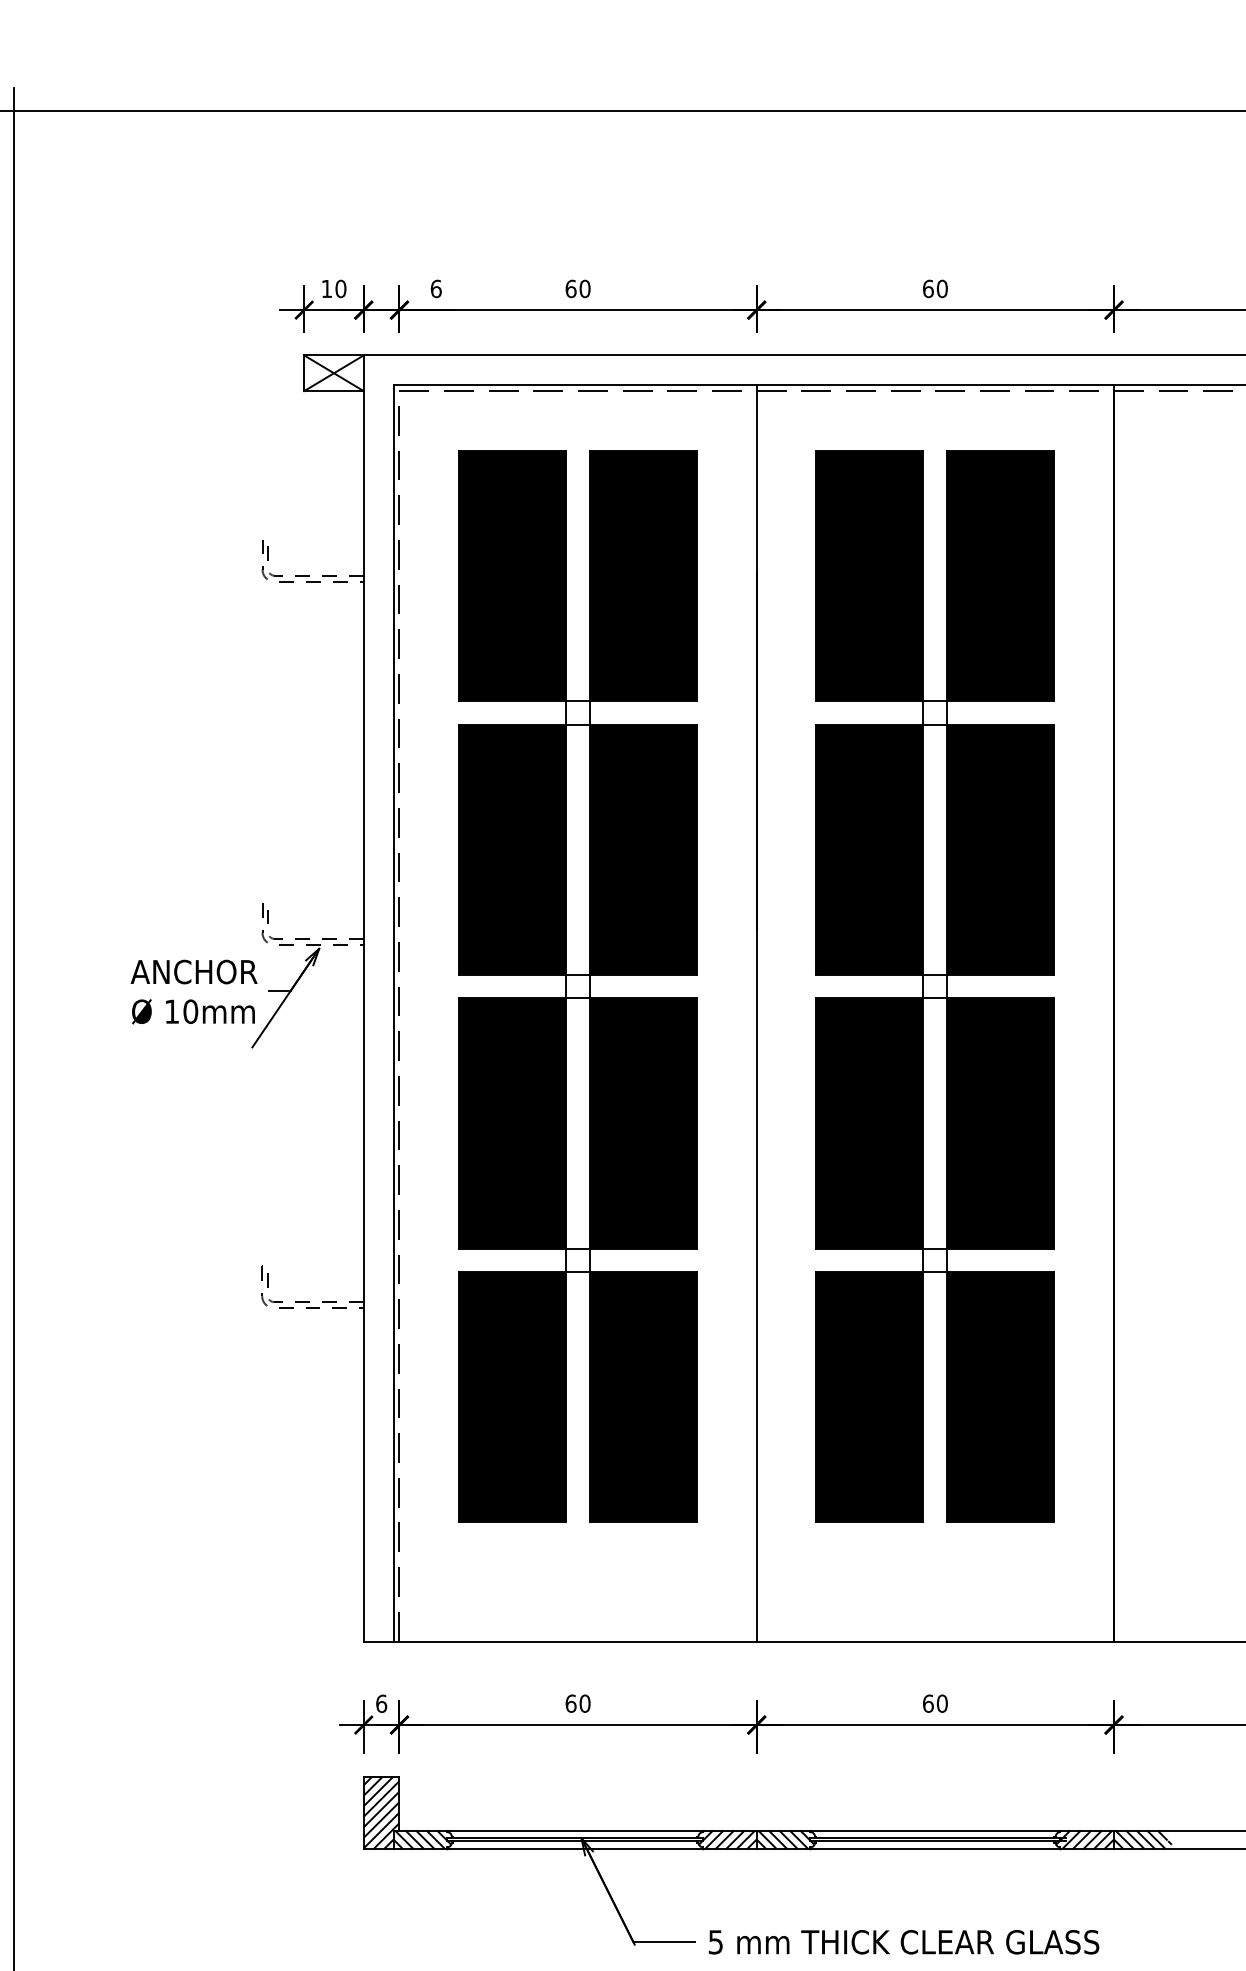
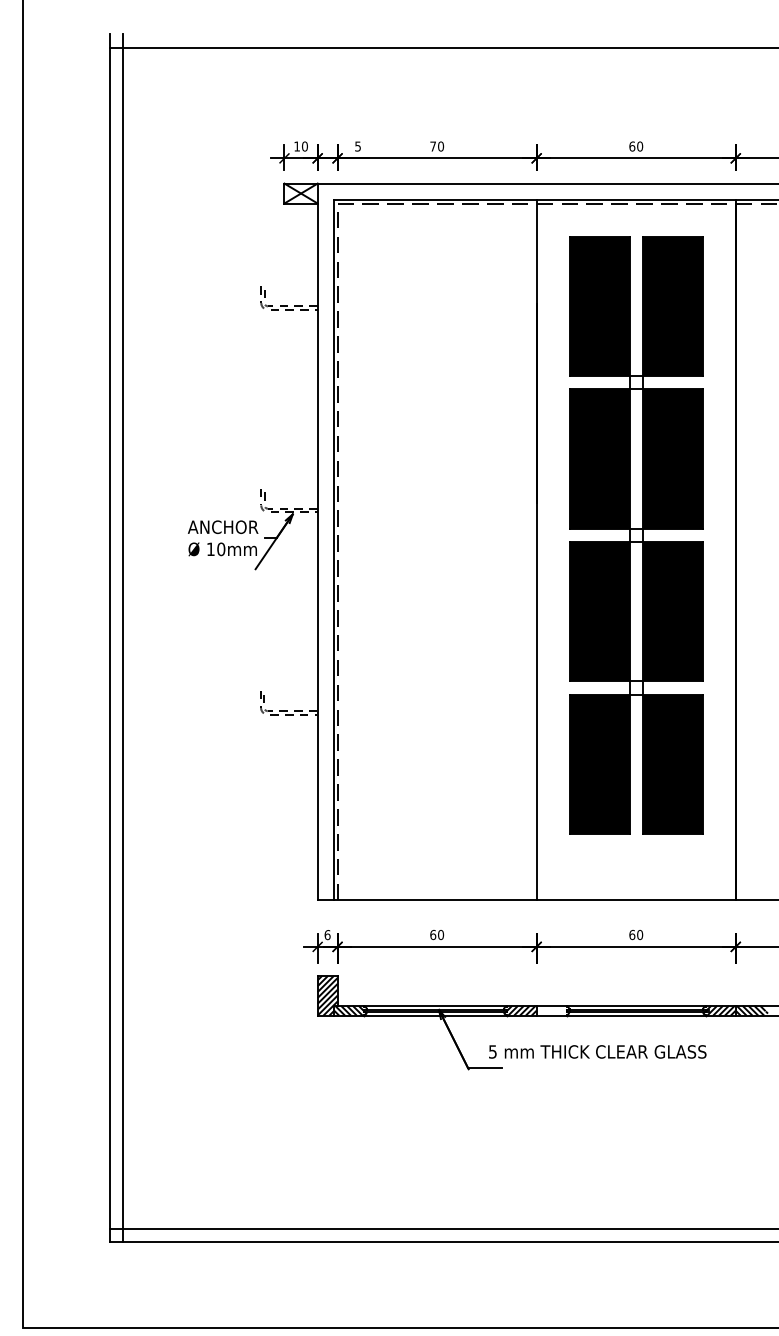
text: (437, 288) -> (358, 146), 6 -> 5
text: (571, 288) -> (433, 146), 60 -> 70
part: (578, 986) -> (437, 535), removed
hatch: (785, 1839) -> (552, 1010), removed
text: (903, 1941) -> (597, 1051), moved

